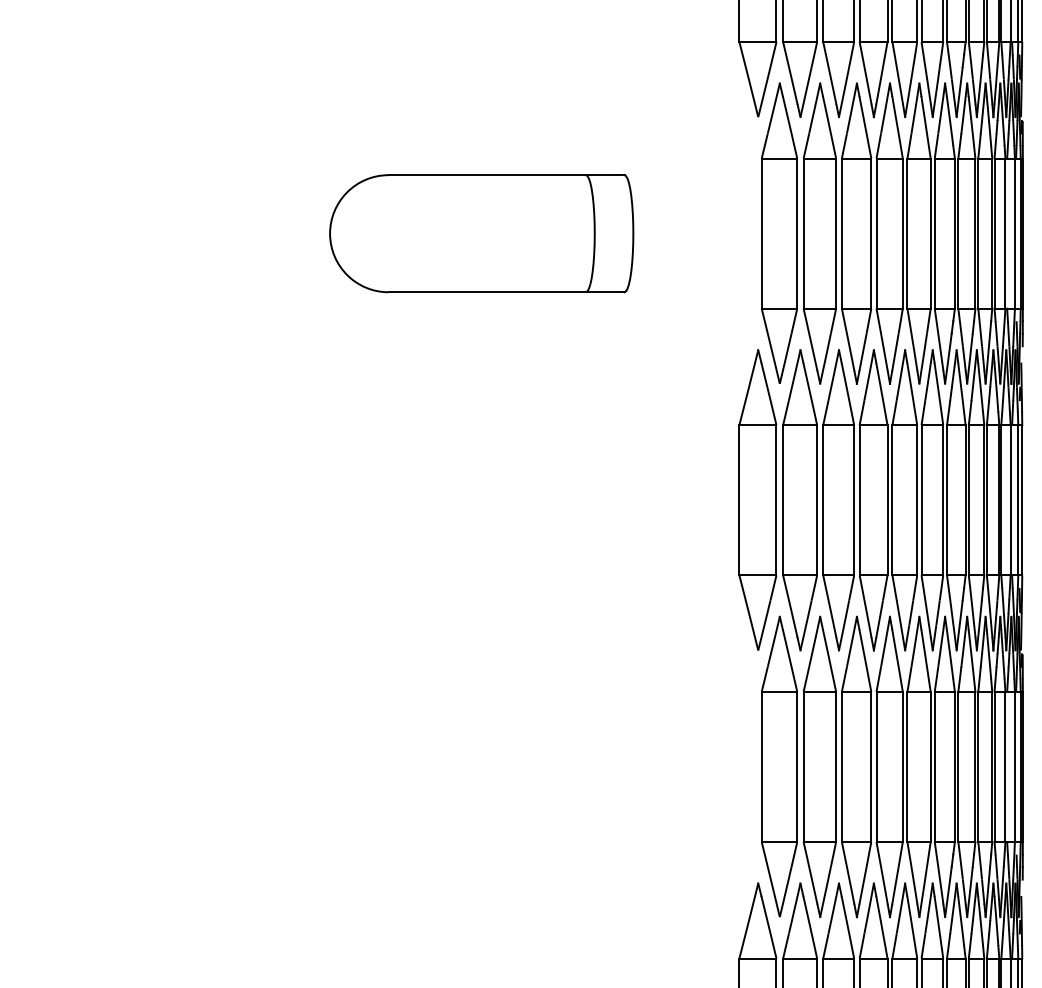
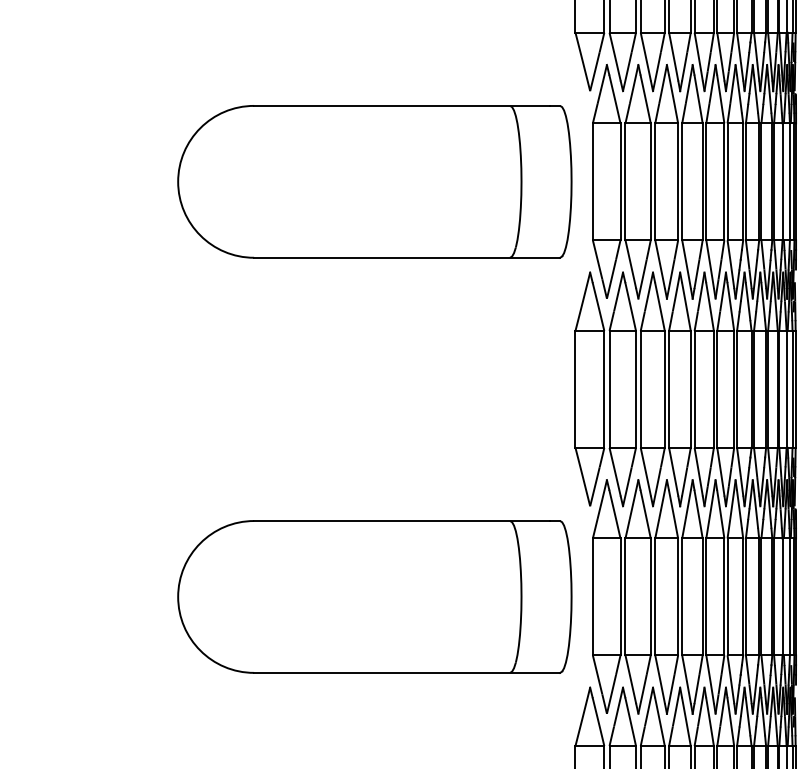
part: (481, 233) -> (374, 181), size x1.67
part: (481, 766) -> (374, 596), added

